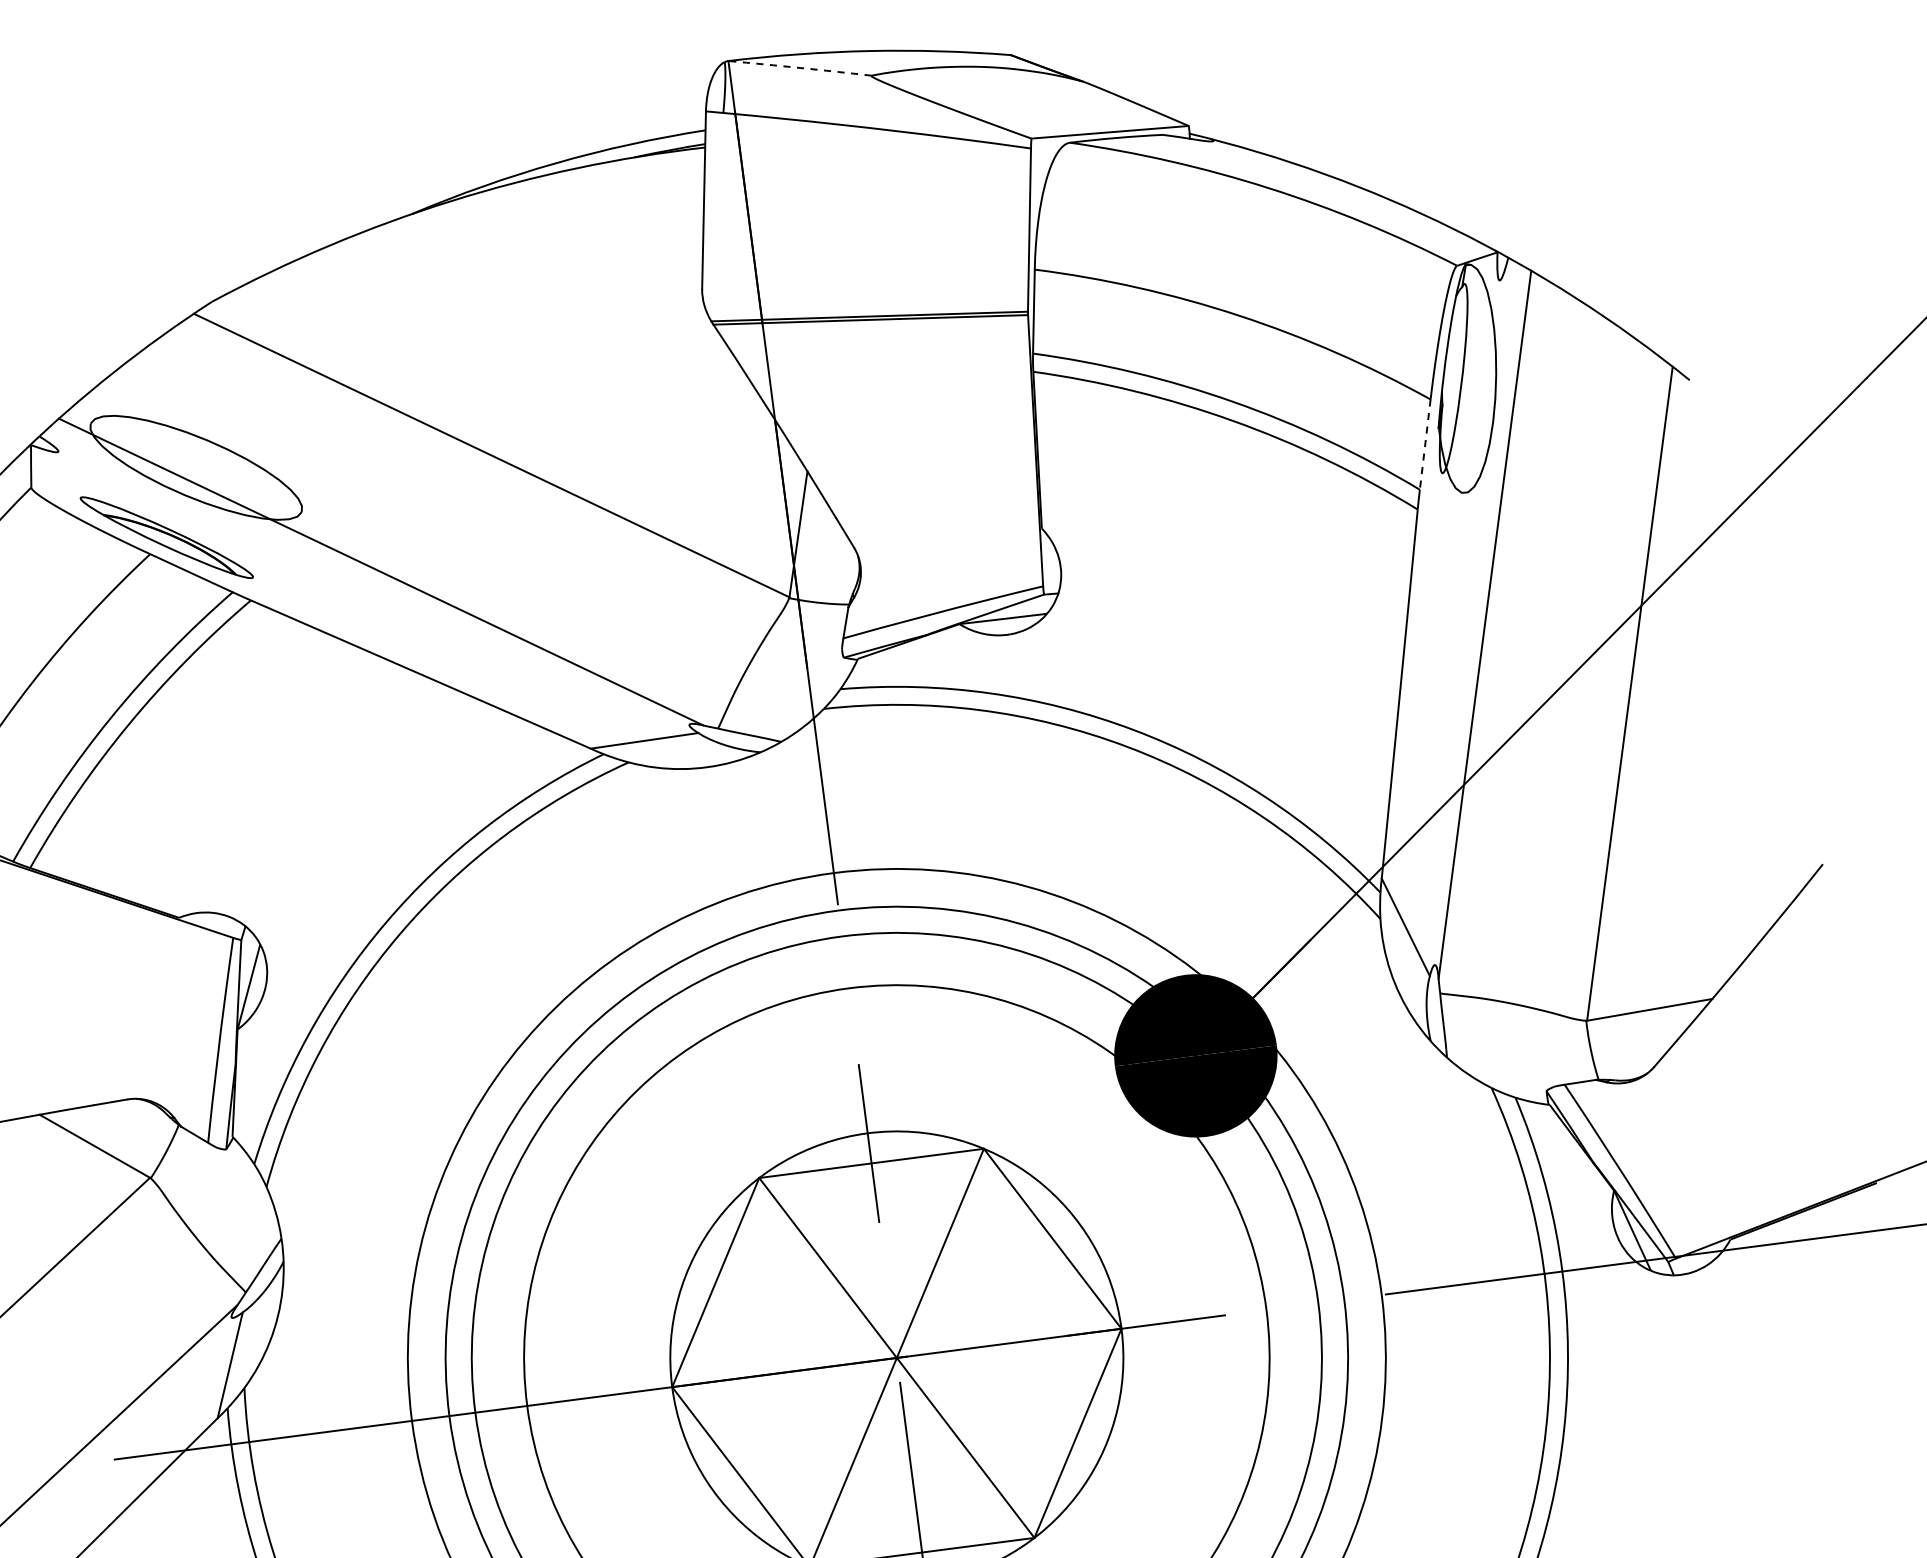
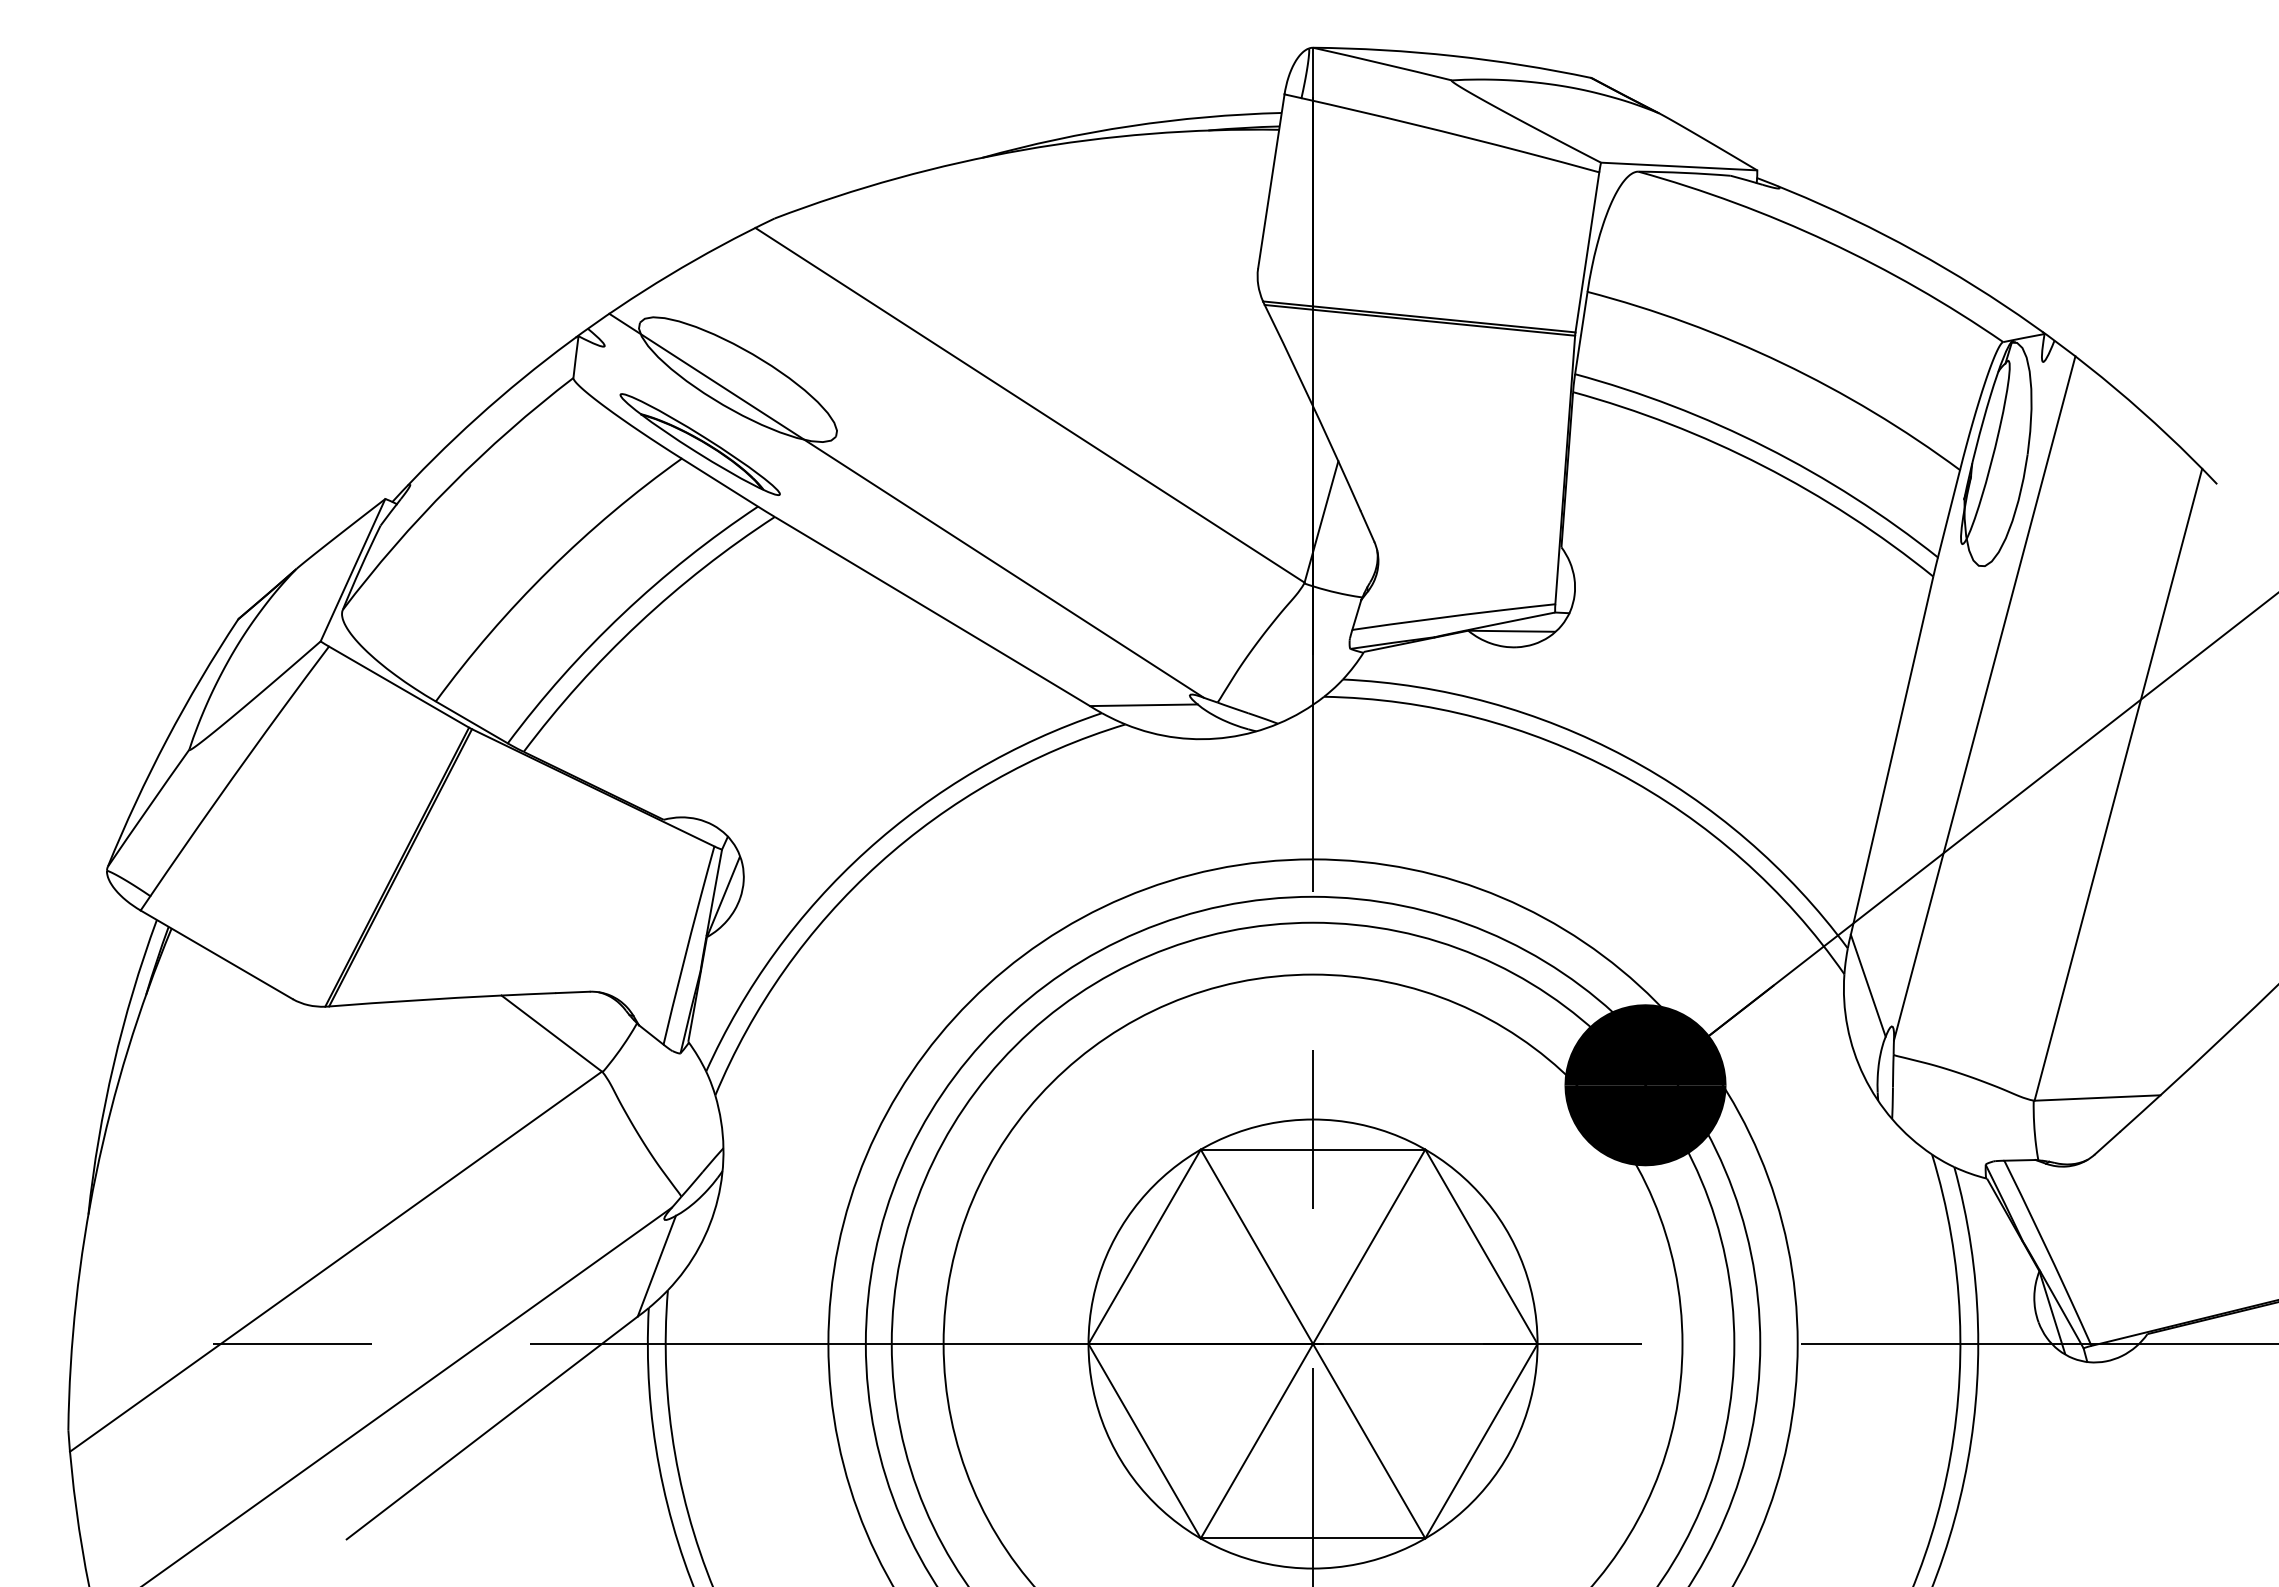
arc: (799, 67) -> (1382, 63), dashed -> solid
line: (1424, 445) -> (1948, 514), dashed -> solid

